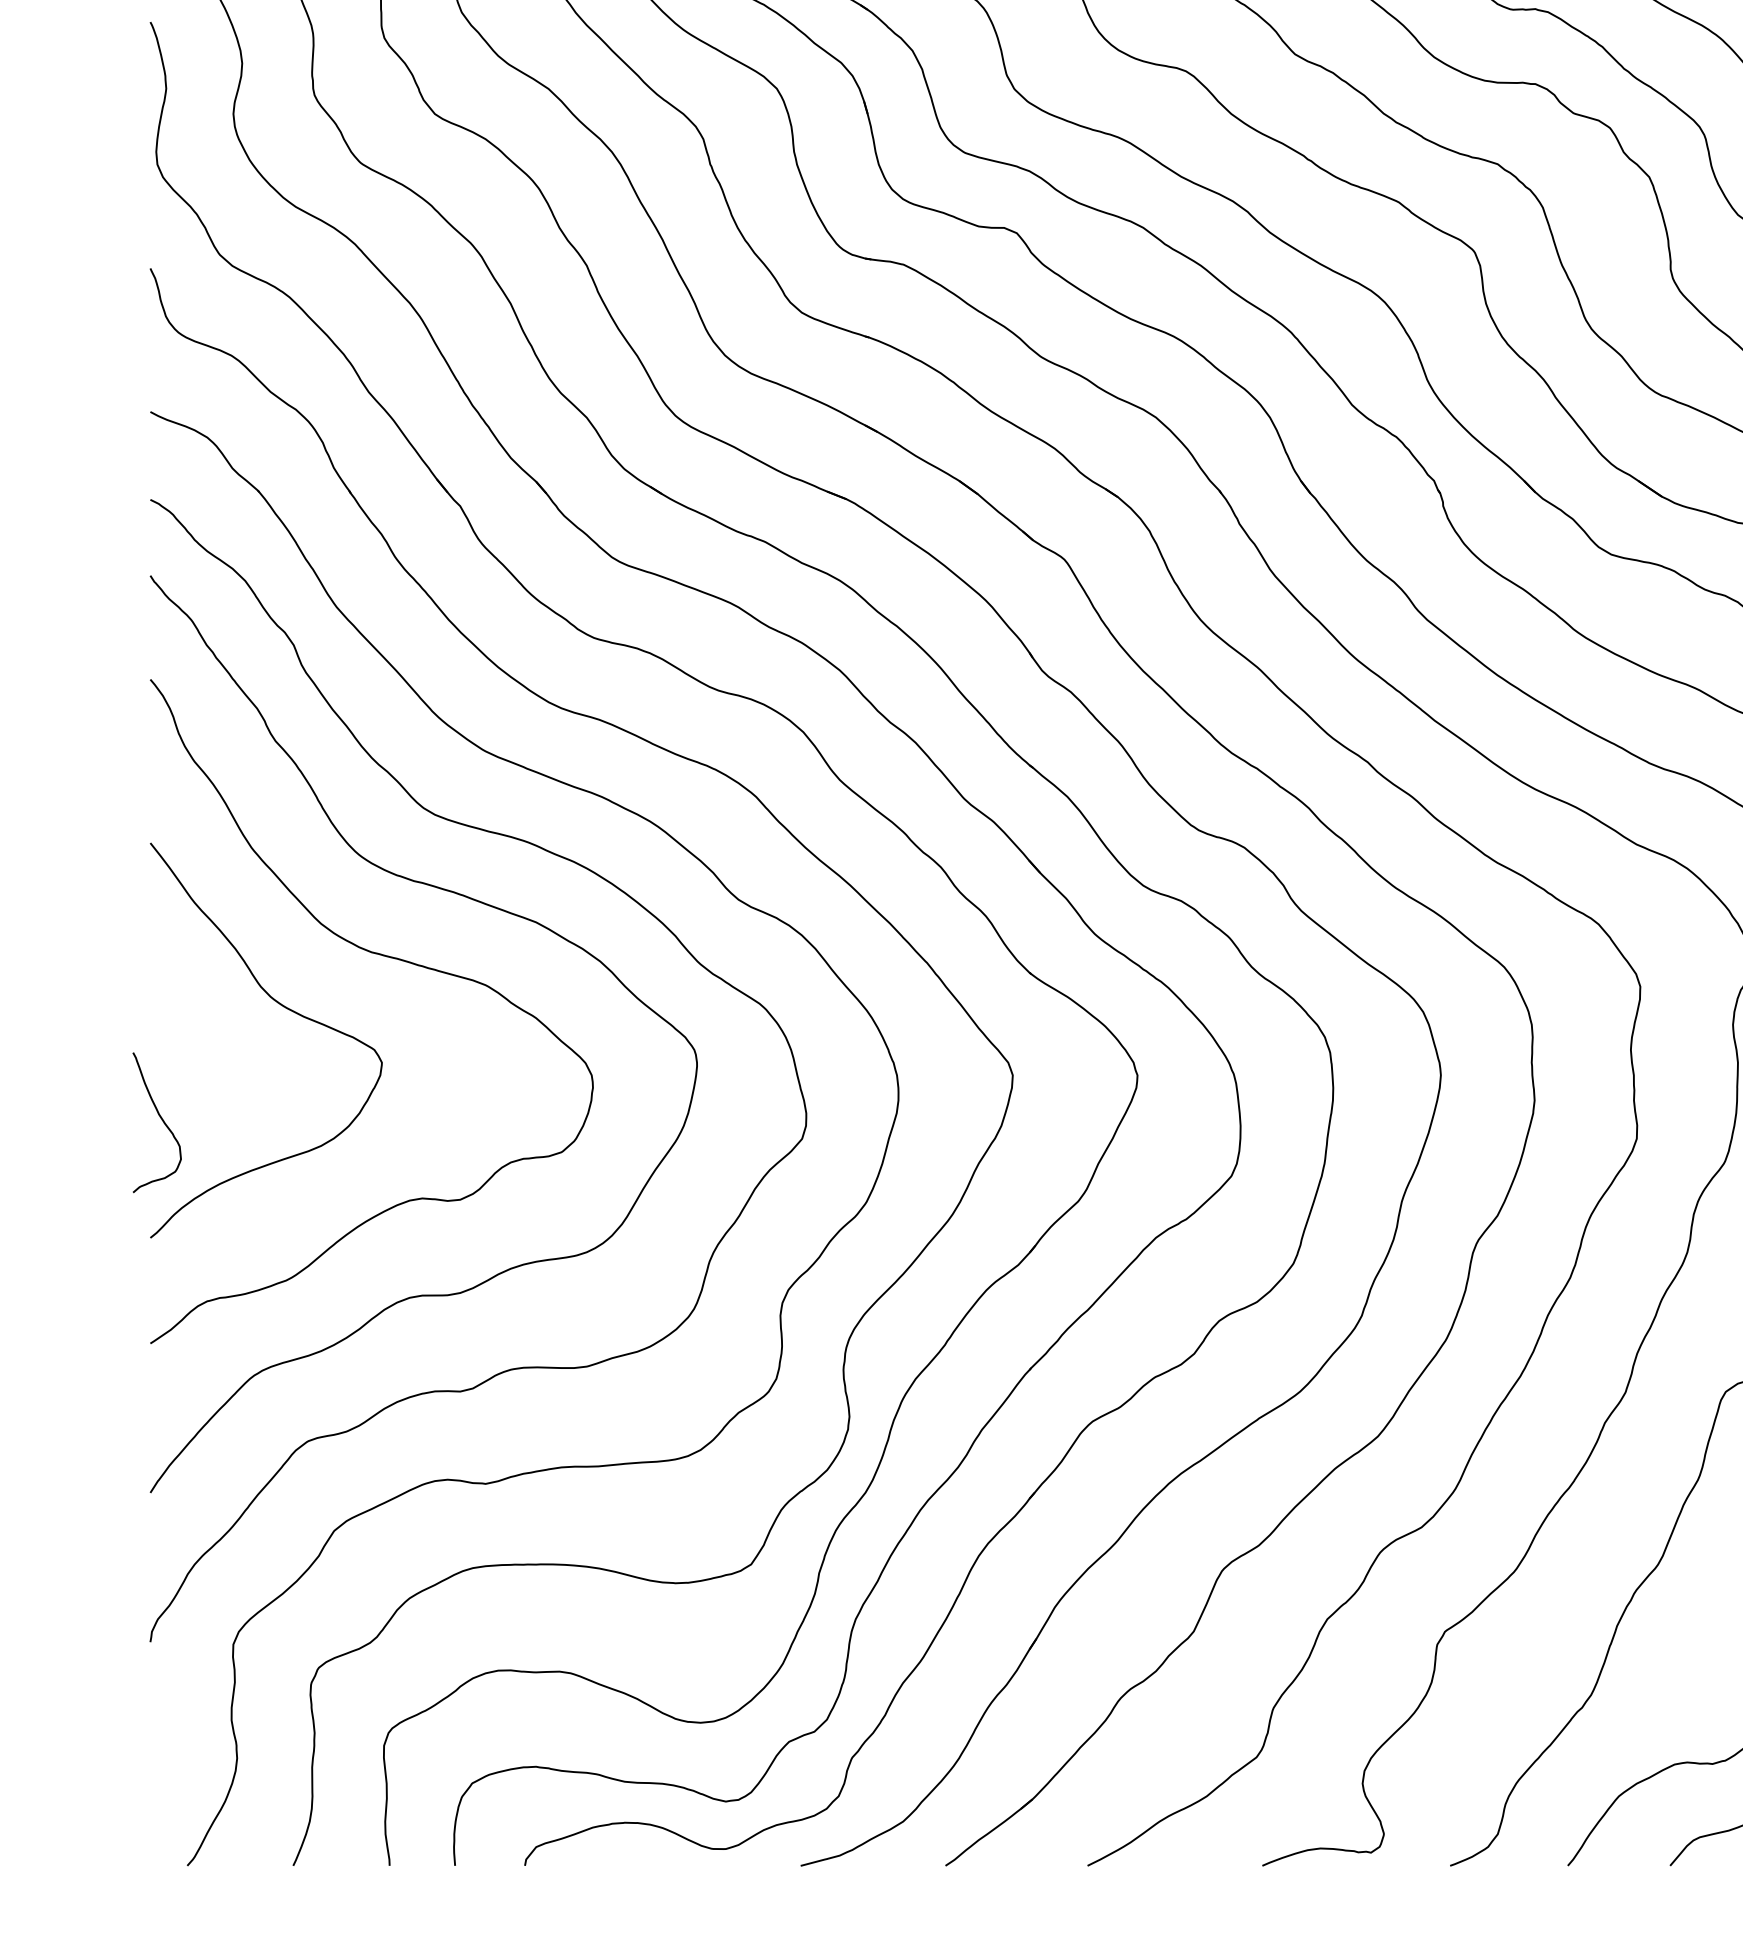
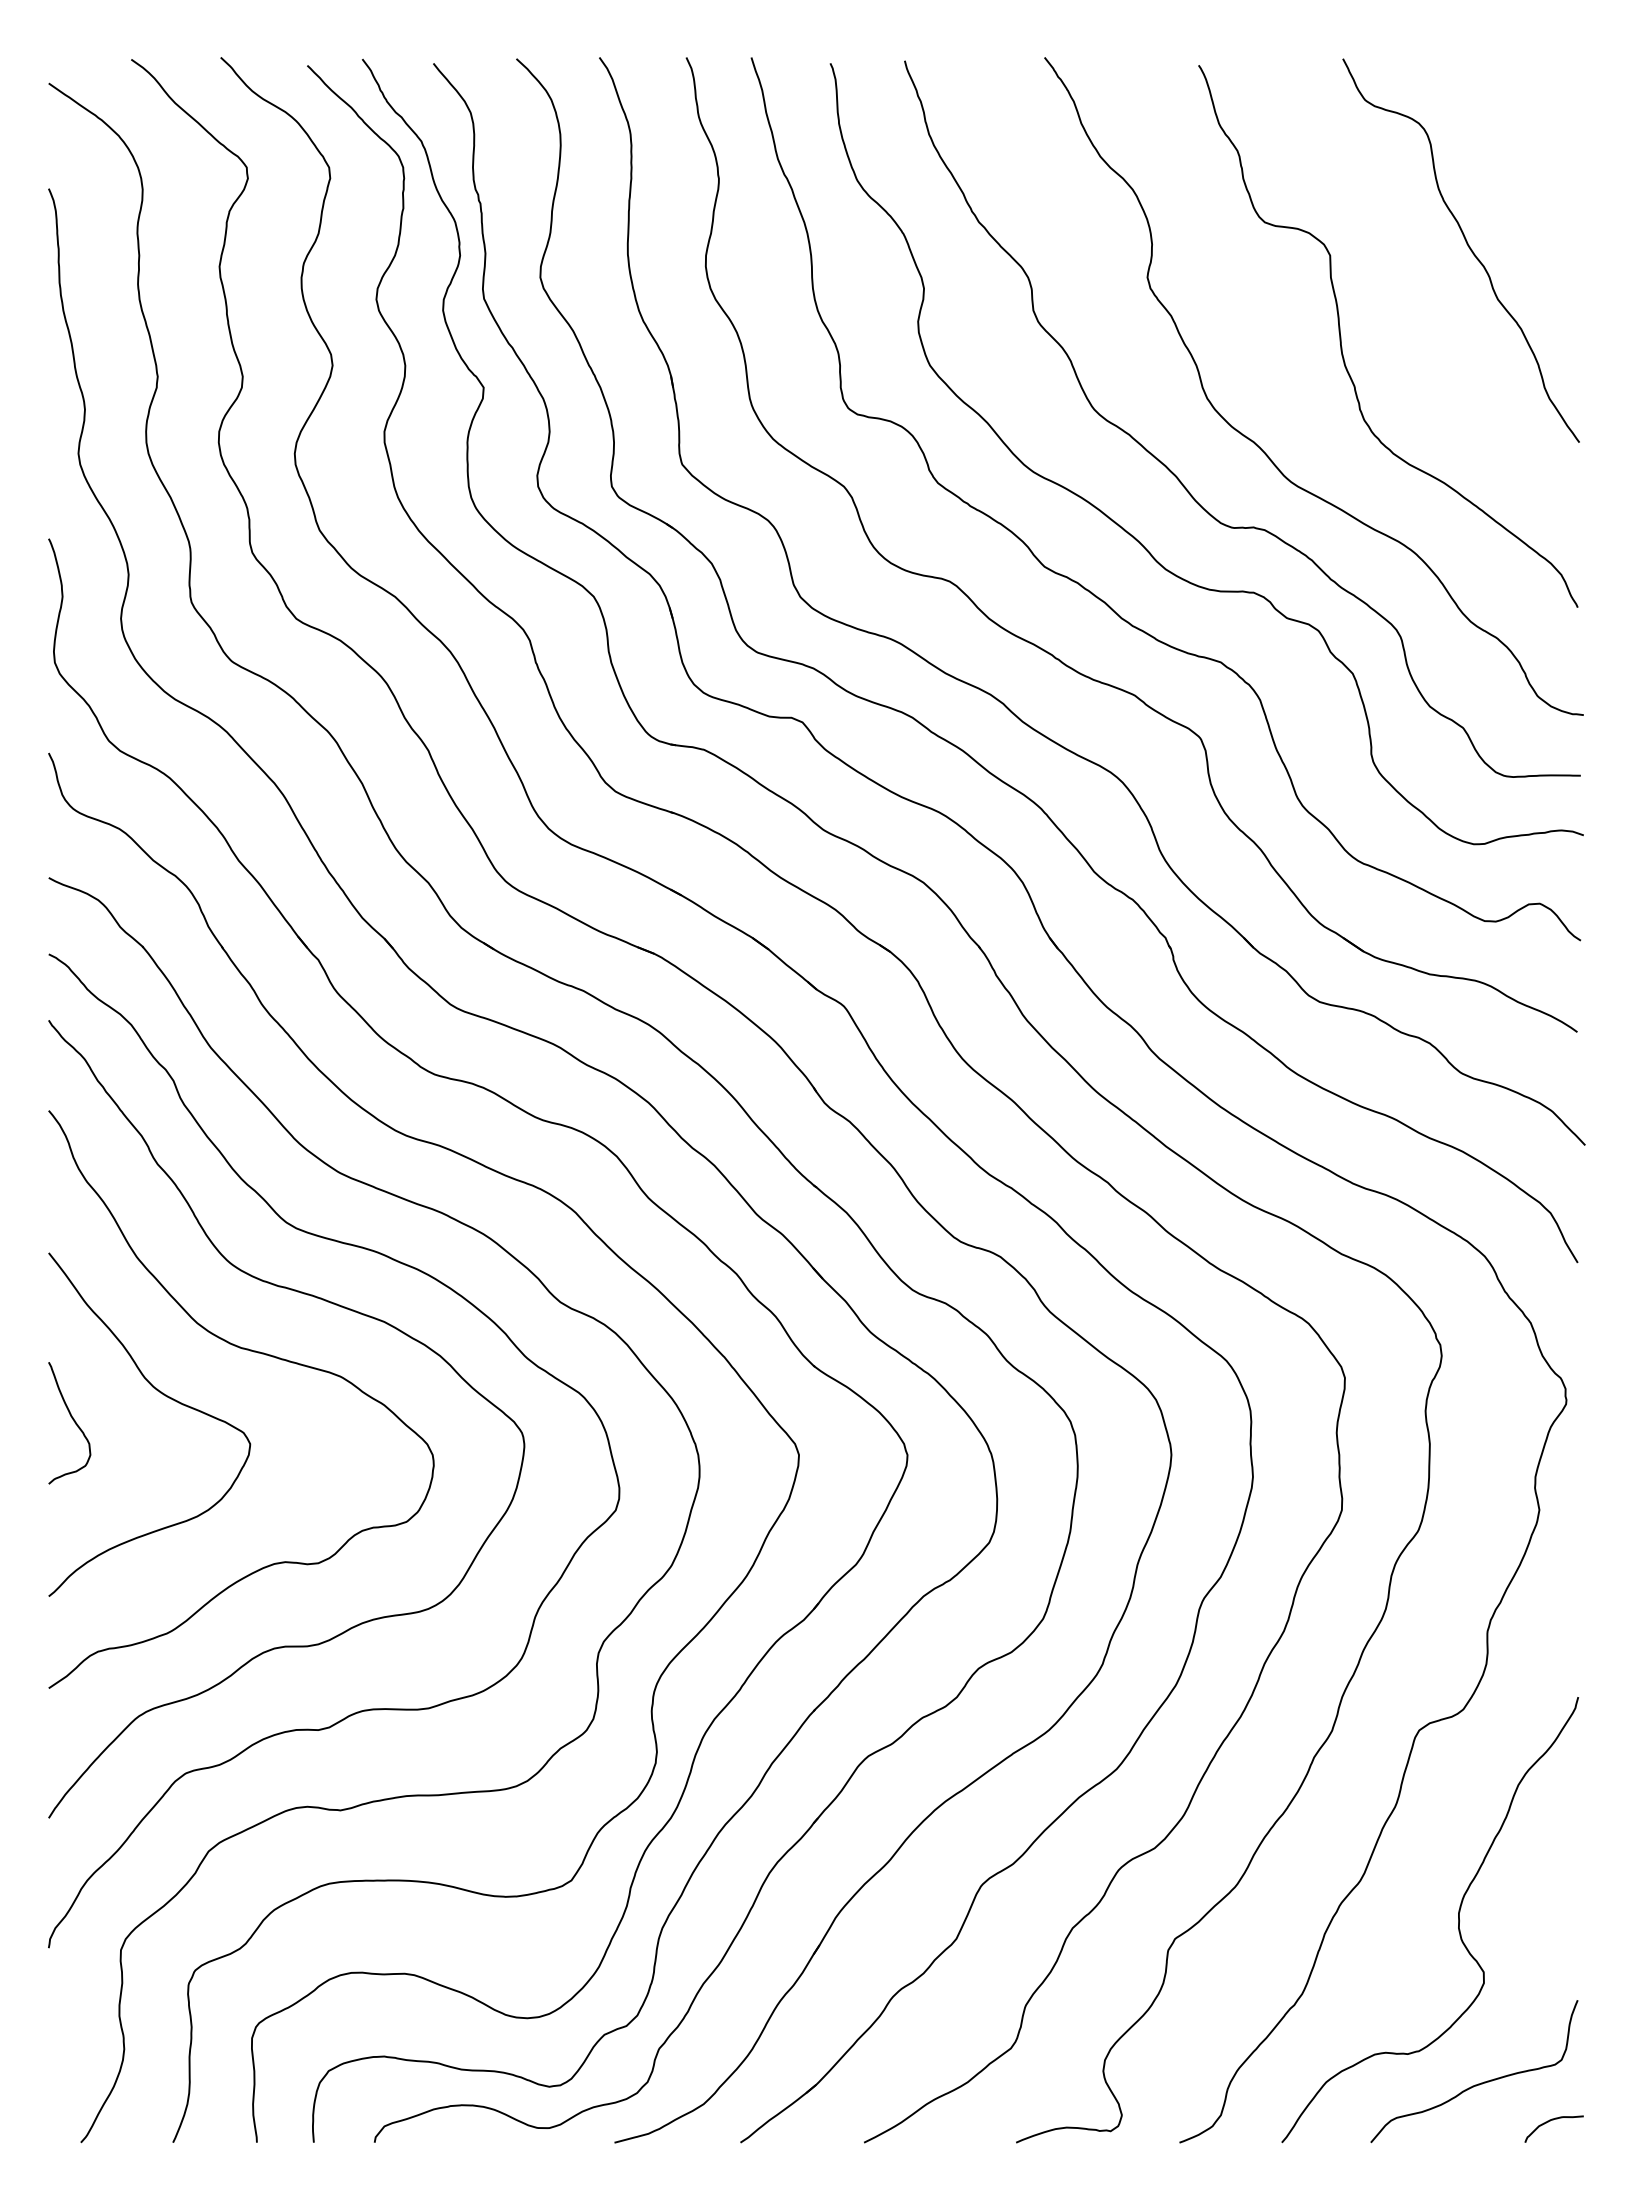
curve: (161, 1120) -> (73, 1421), moved

